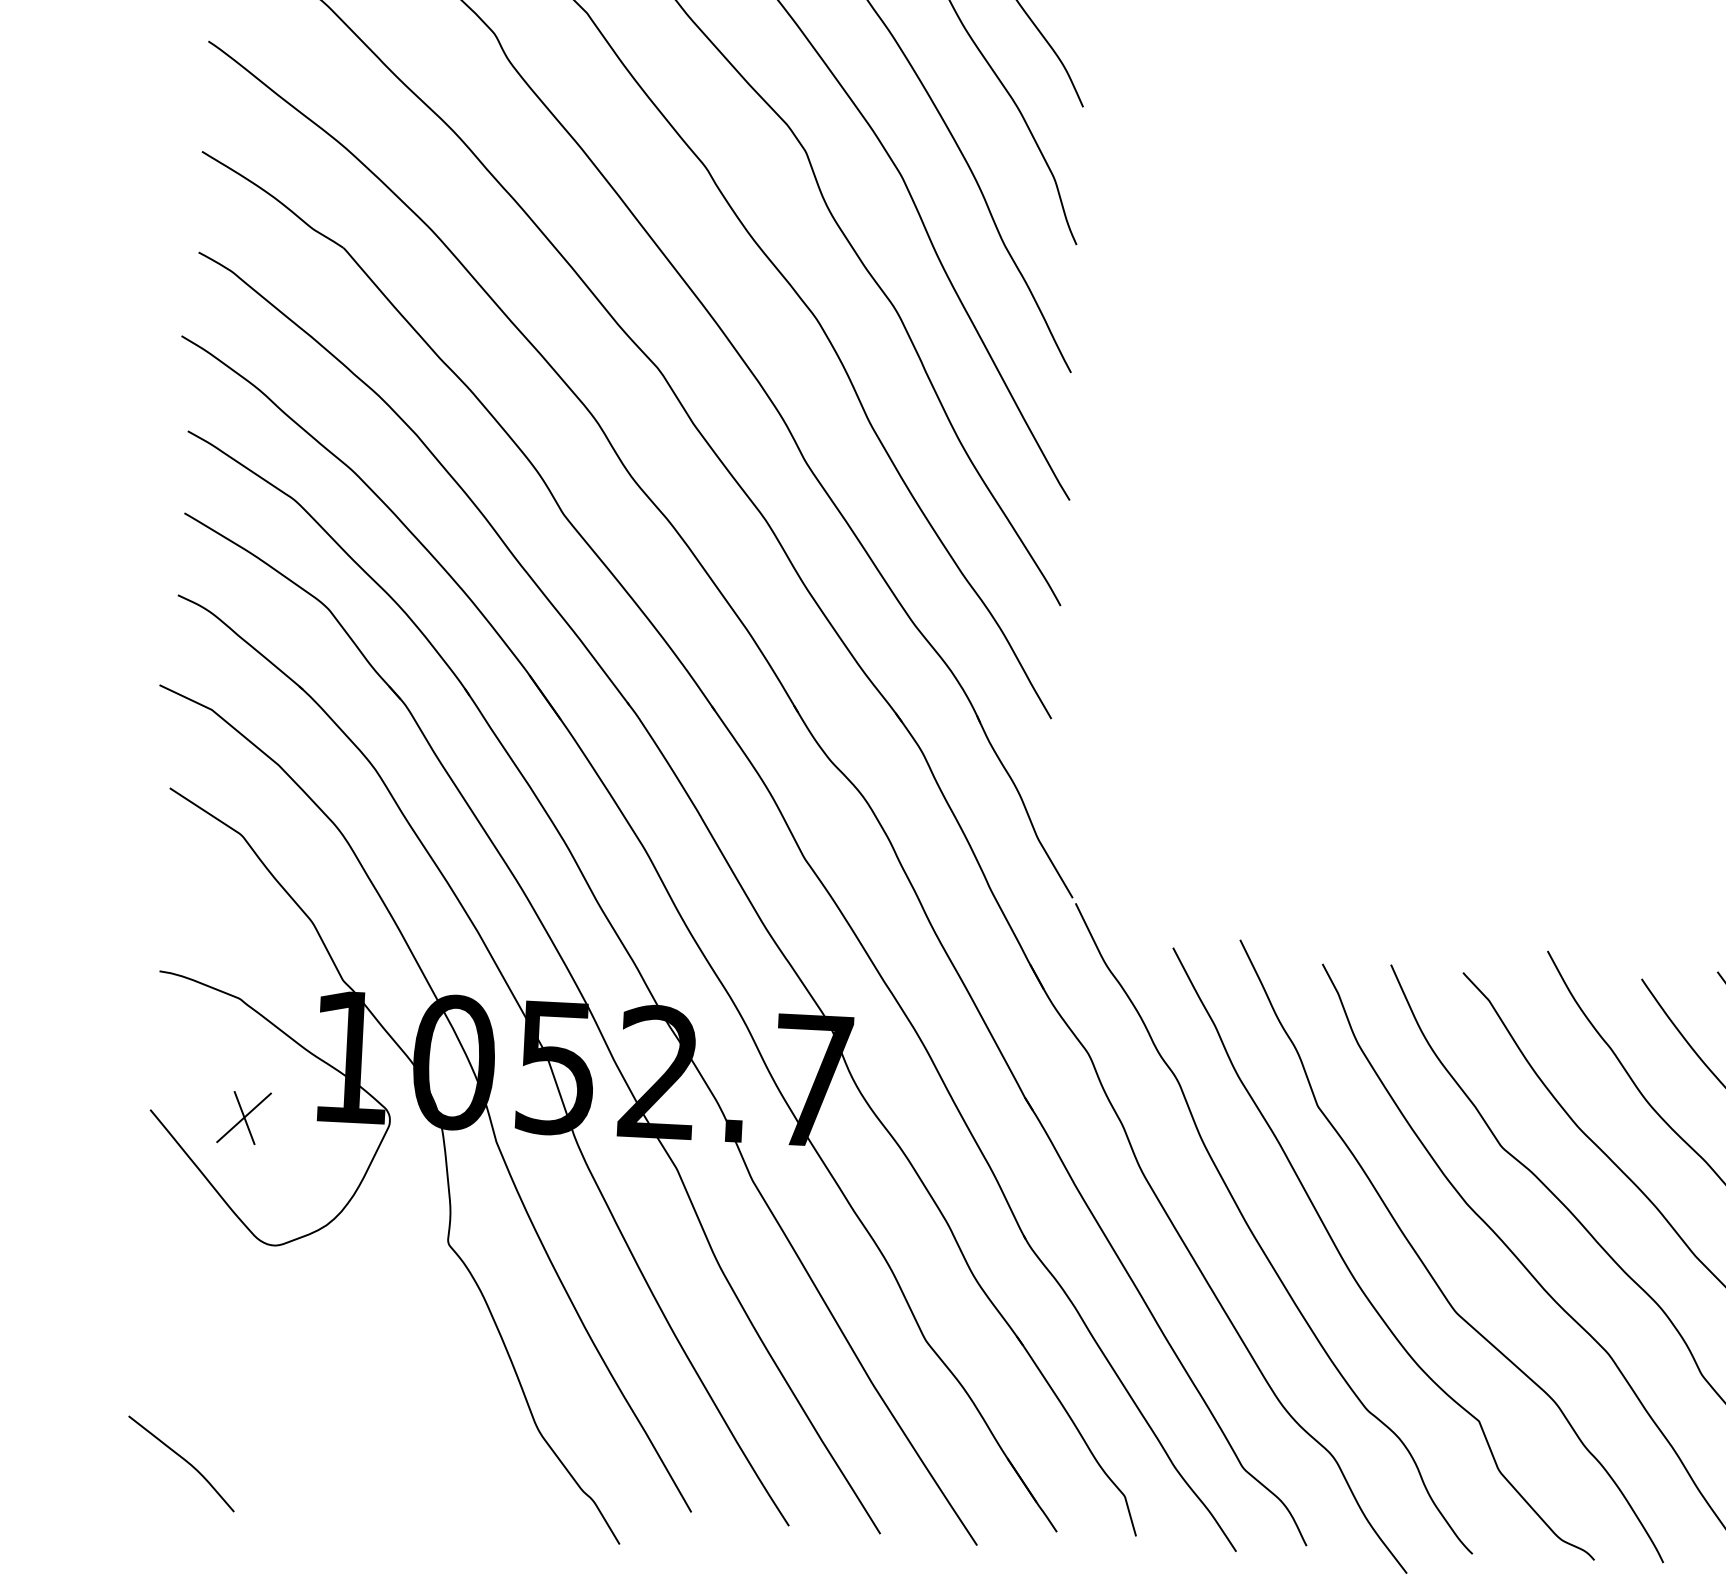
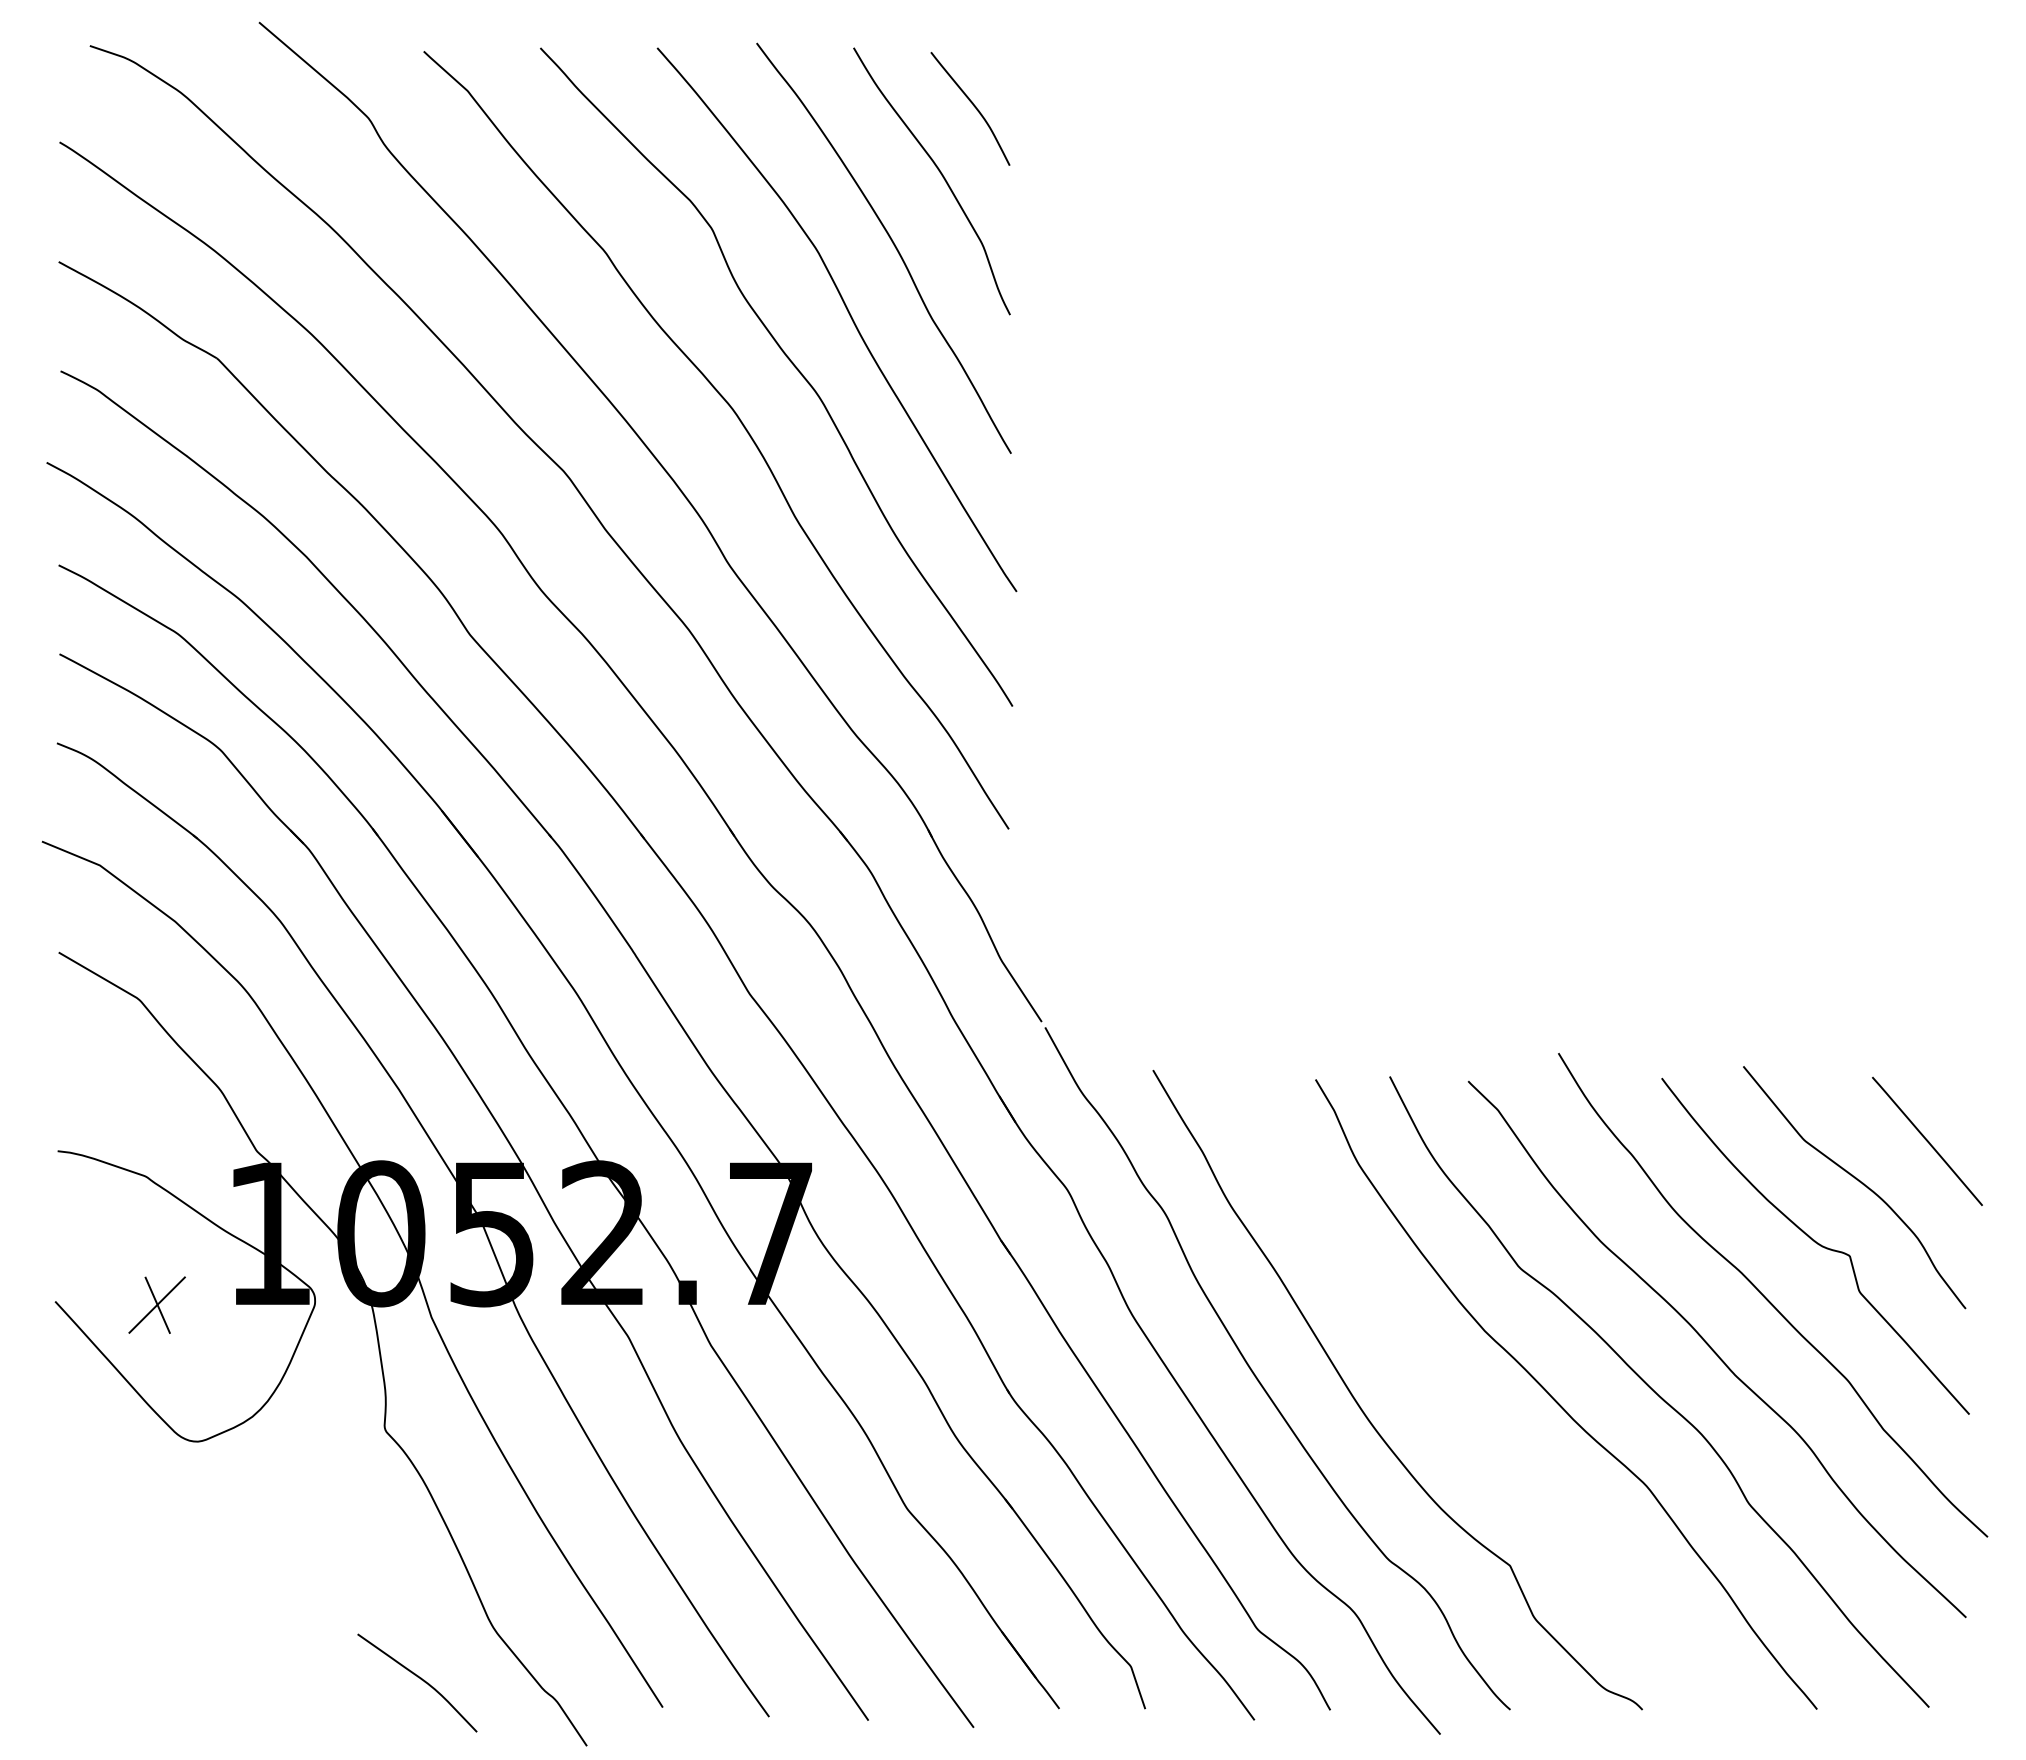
curve: (1425, 1264) -> (1443, 1399), removed
curve: (184, 1460) -> (420, 1679), moved

